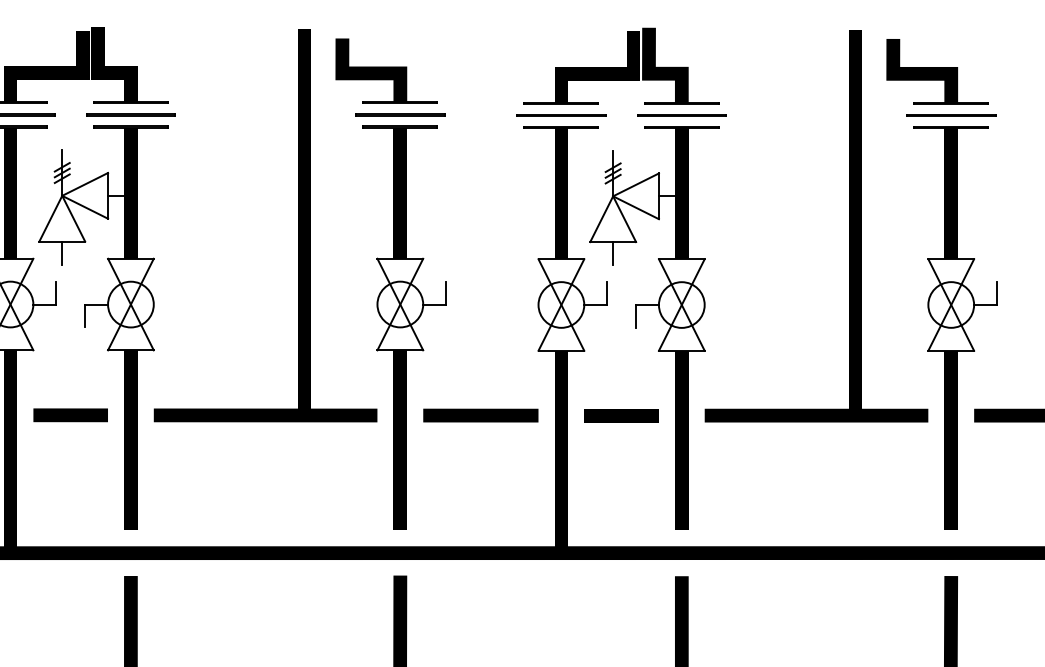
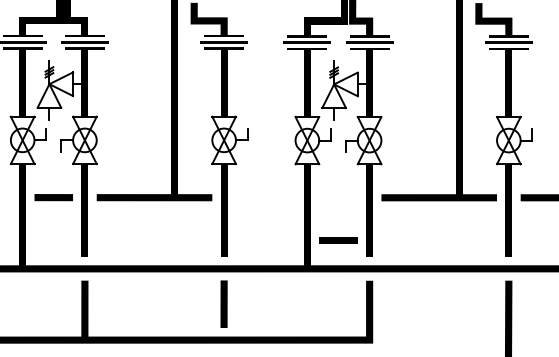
line: (480, 415) -> (265, 197), removed
line: (621, 415) -> (338, 240), moved

